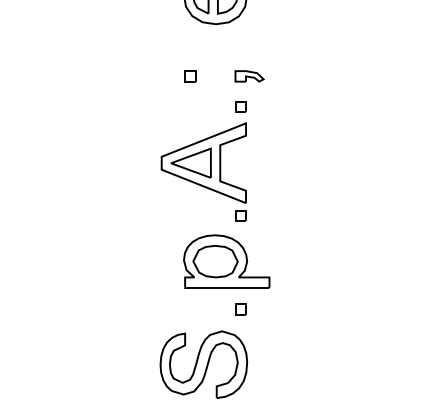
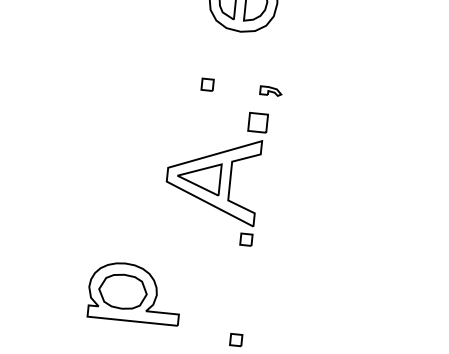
part: (249, 76) -> (270, 91), size x0.7
part: (240, 106) -> (258, 122), size x1.6
part: (226, 261) -> (134, 292), moved

